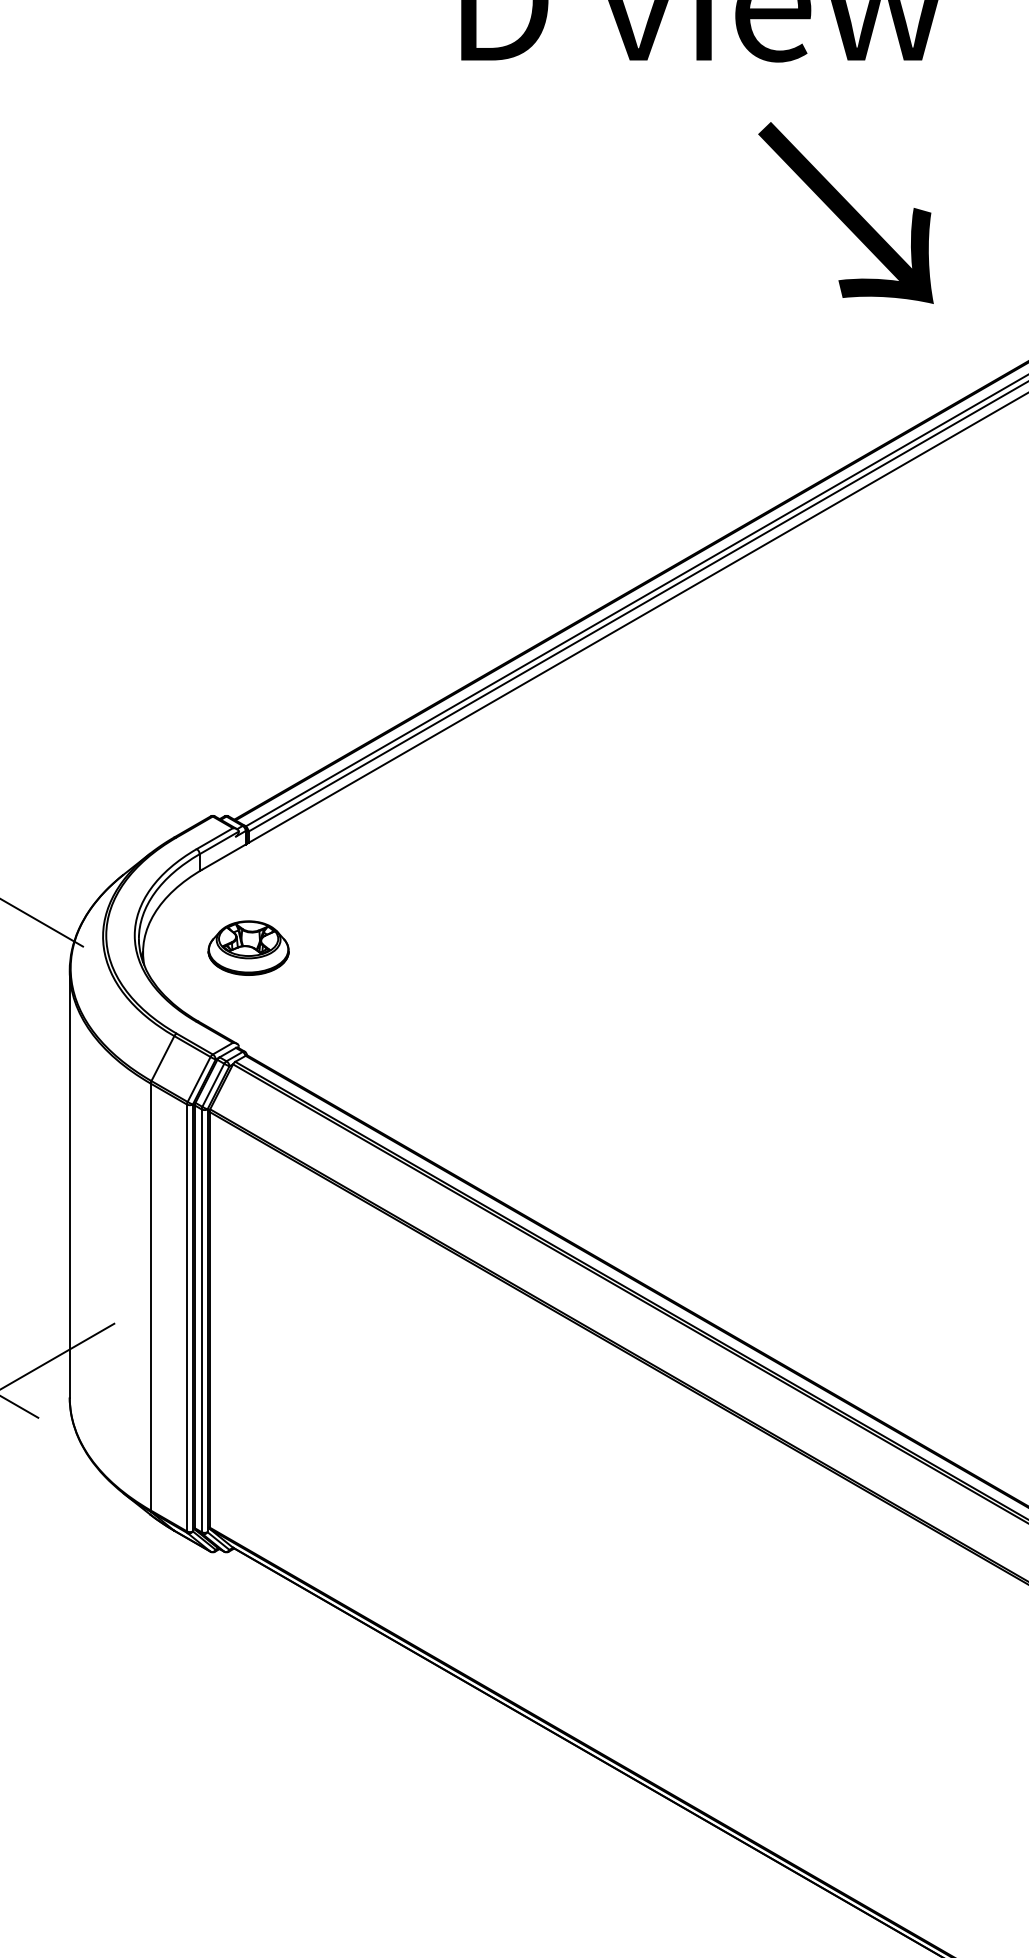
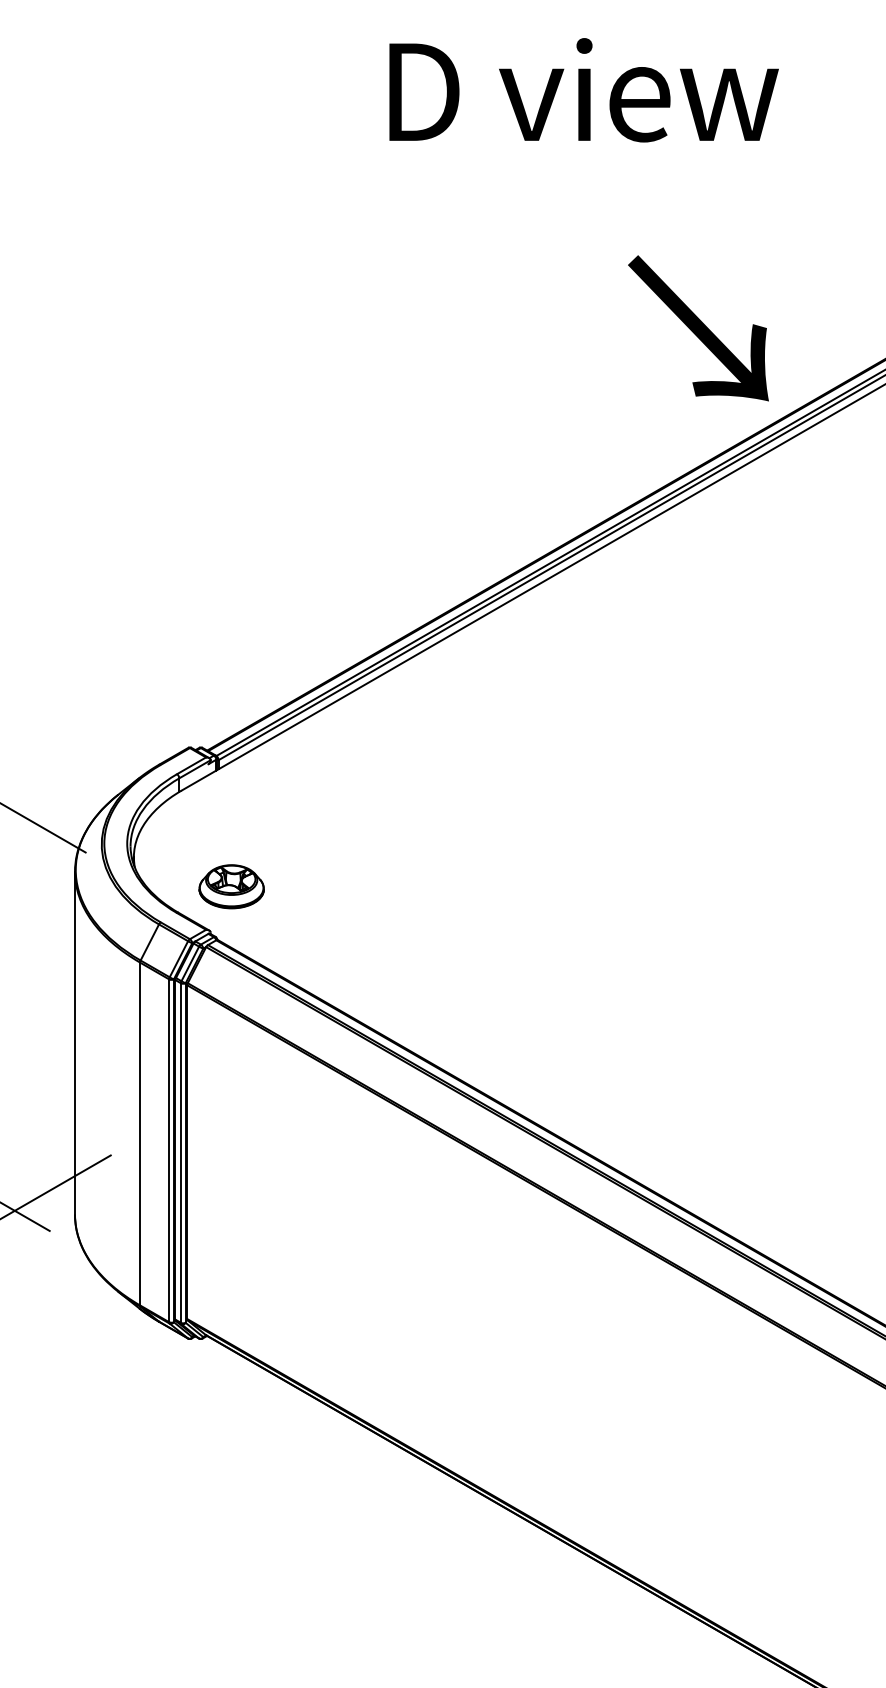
text: (846, 213) -> (698, 328), moved
part: (248, 947) -> (231, 886), moved

